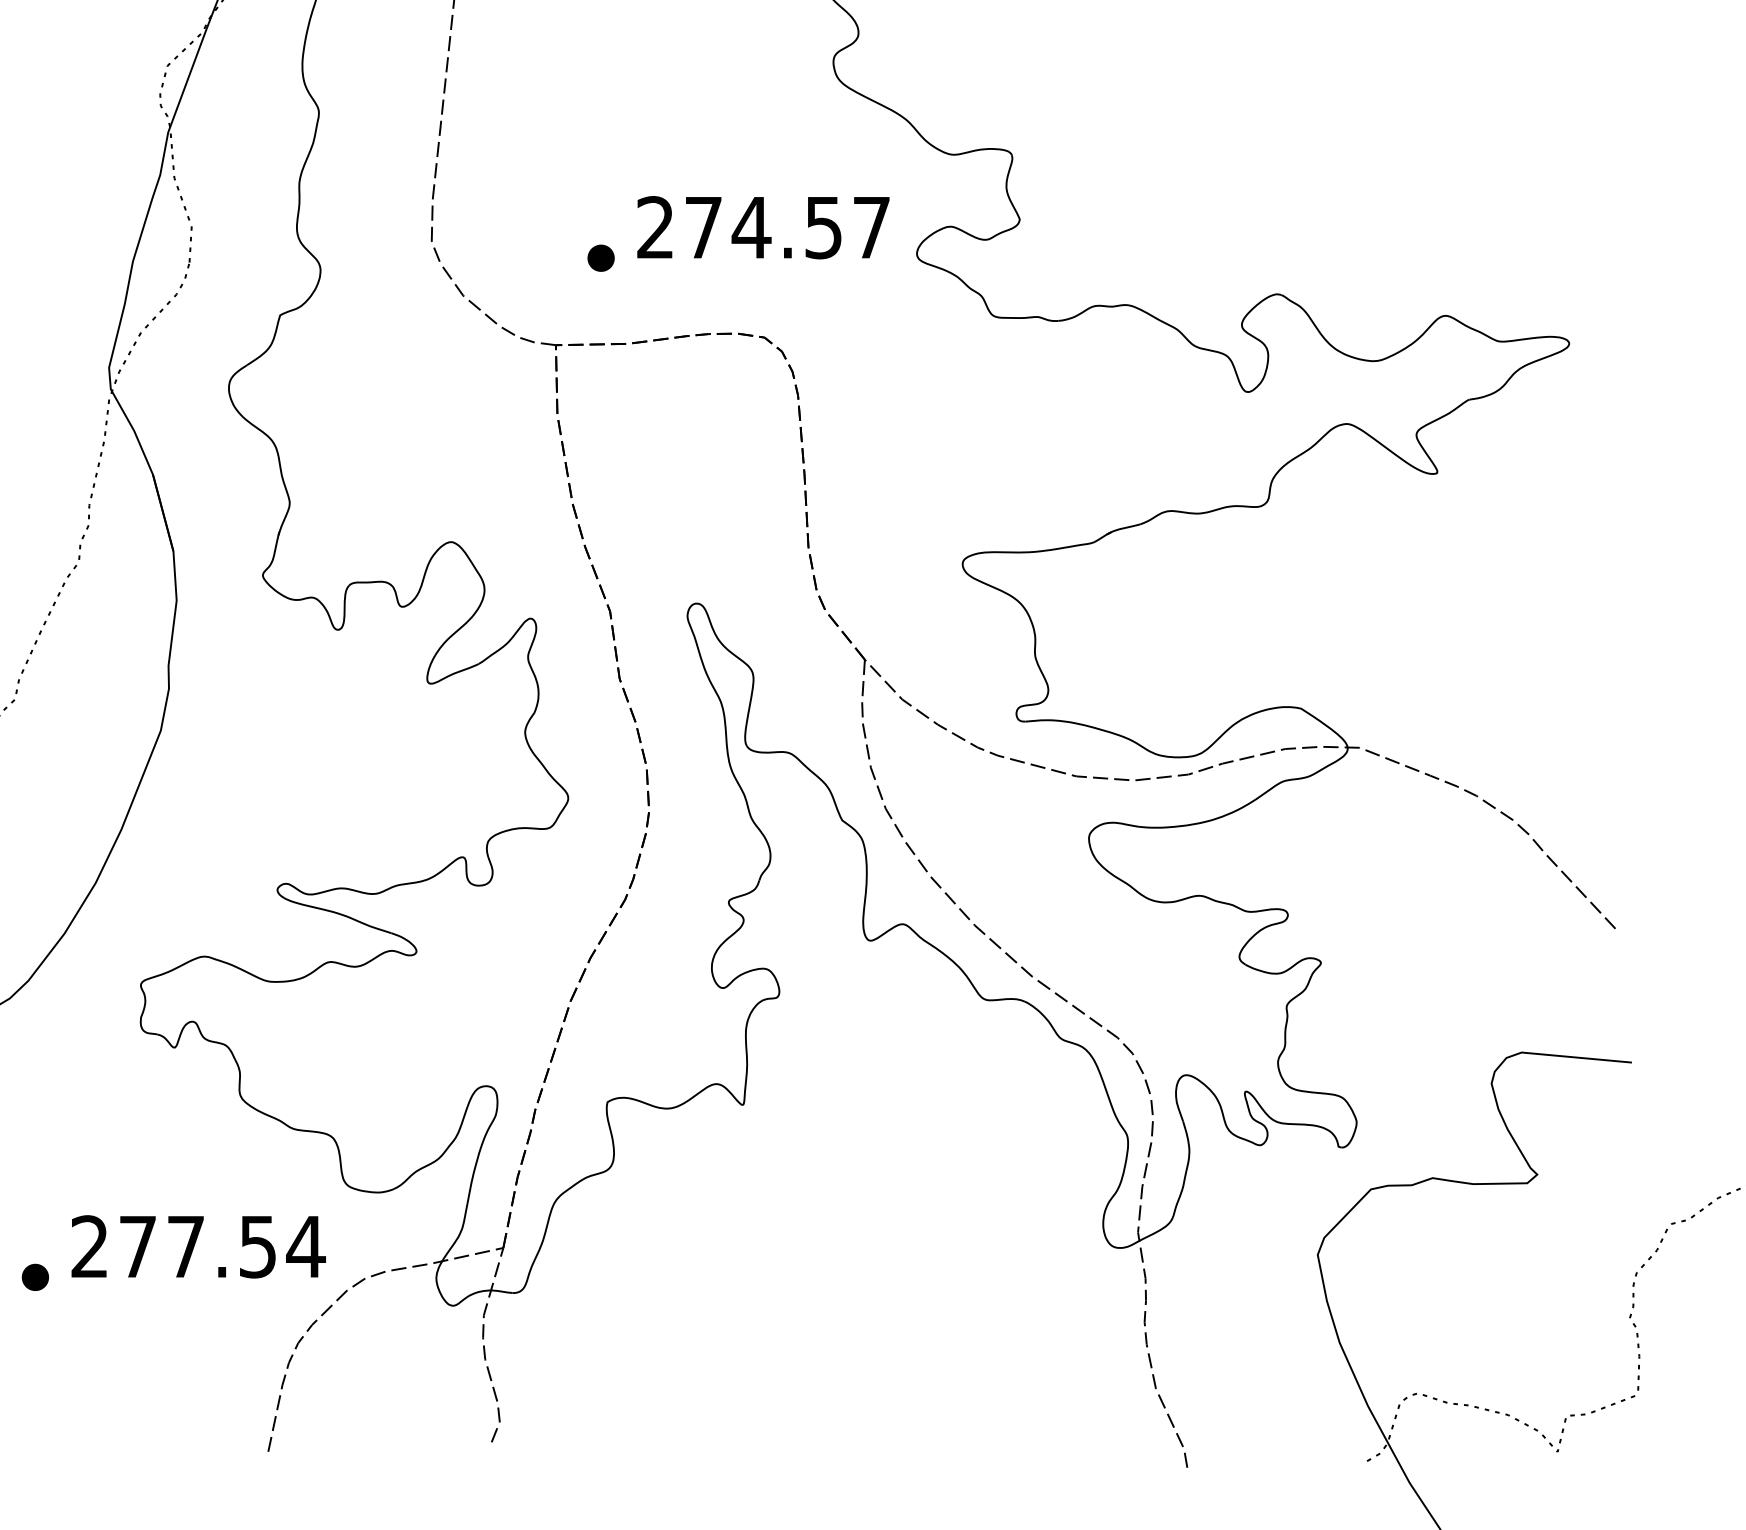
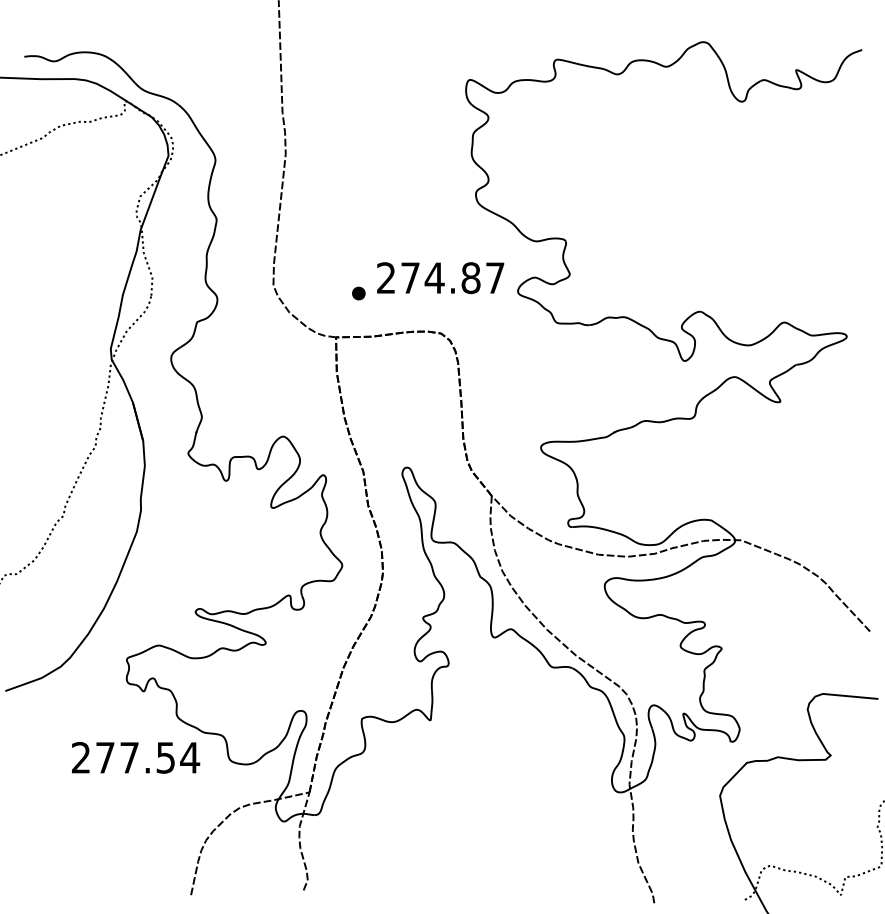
text: (822, 228) -> (470, 278), 274.57 -> 274.87
text: (199, 1246) -> (136, 757), moved
part: (35, 1275) -> (73, 806), removed

